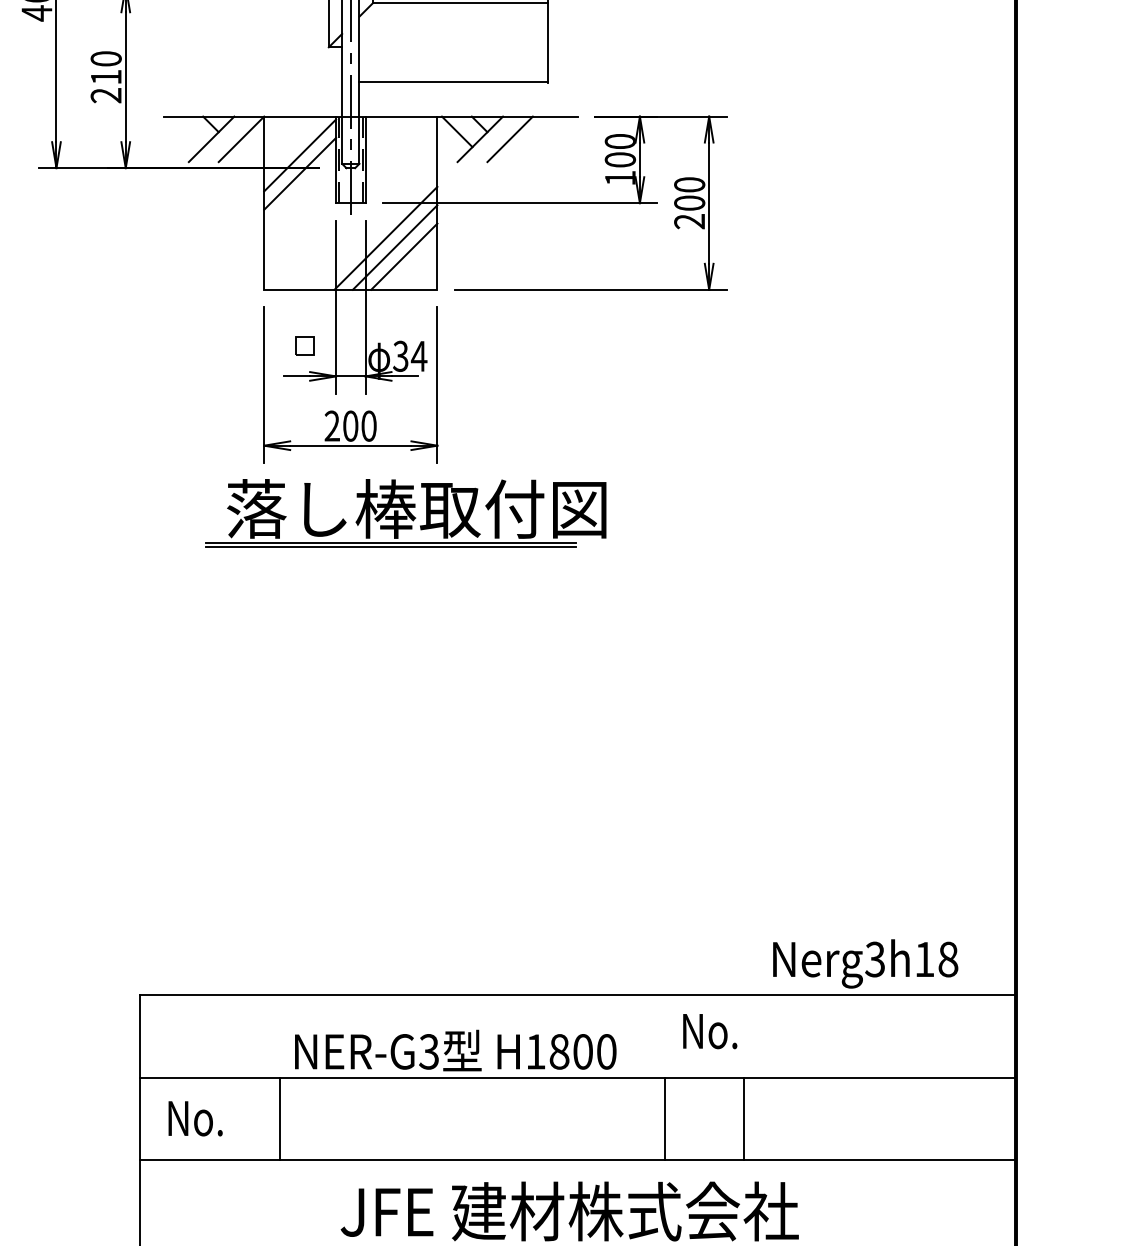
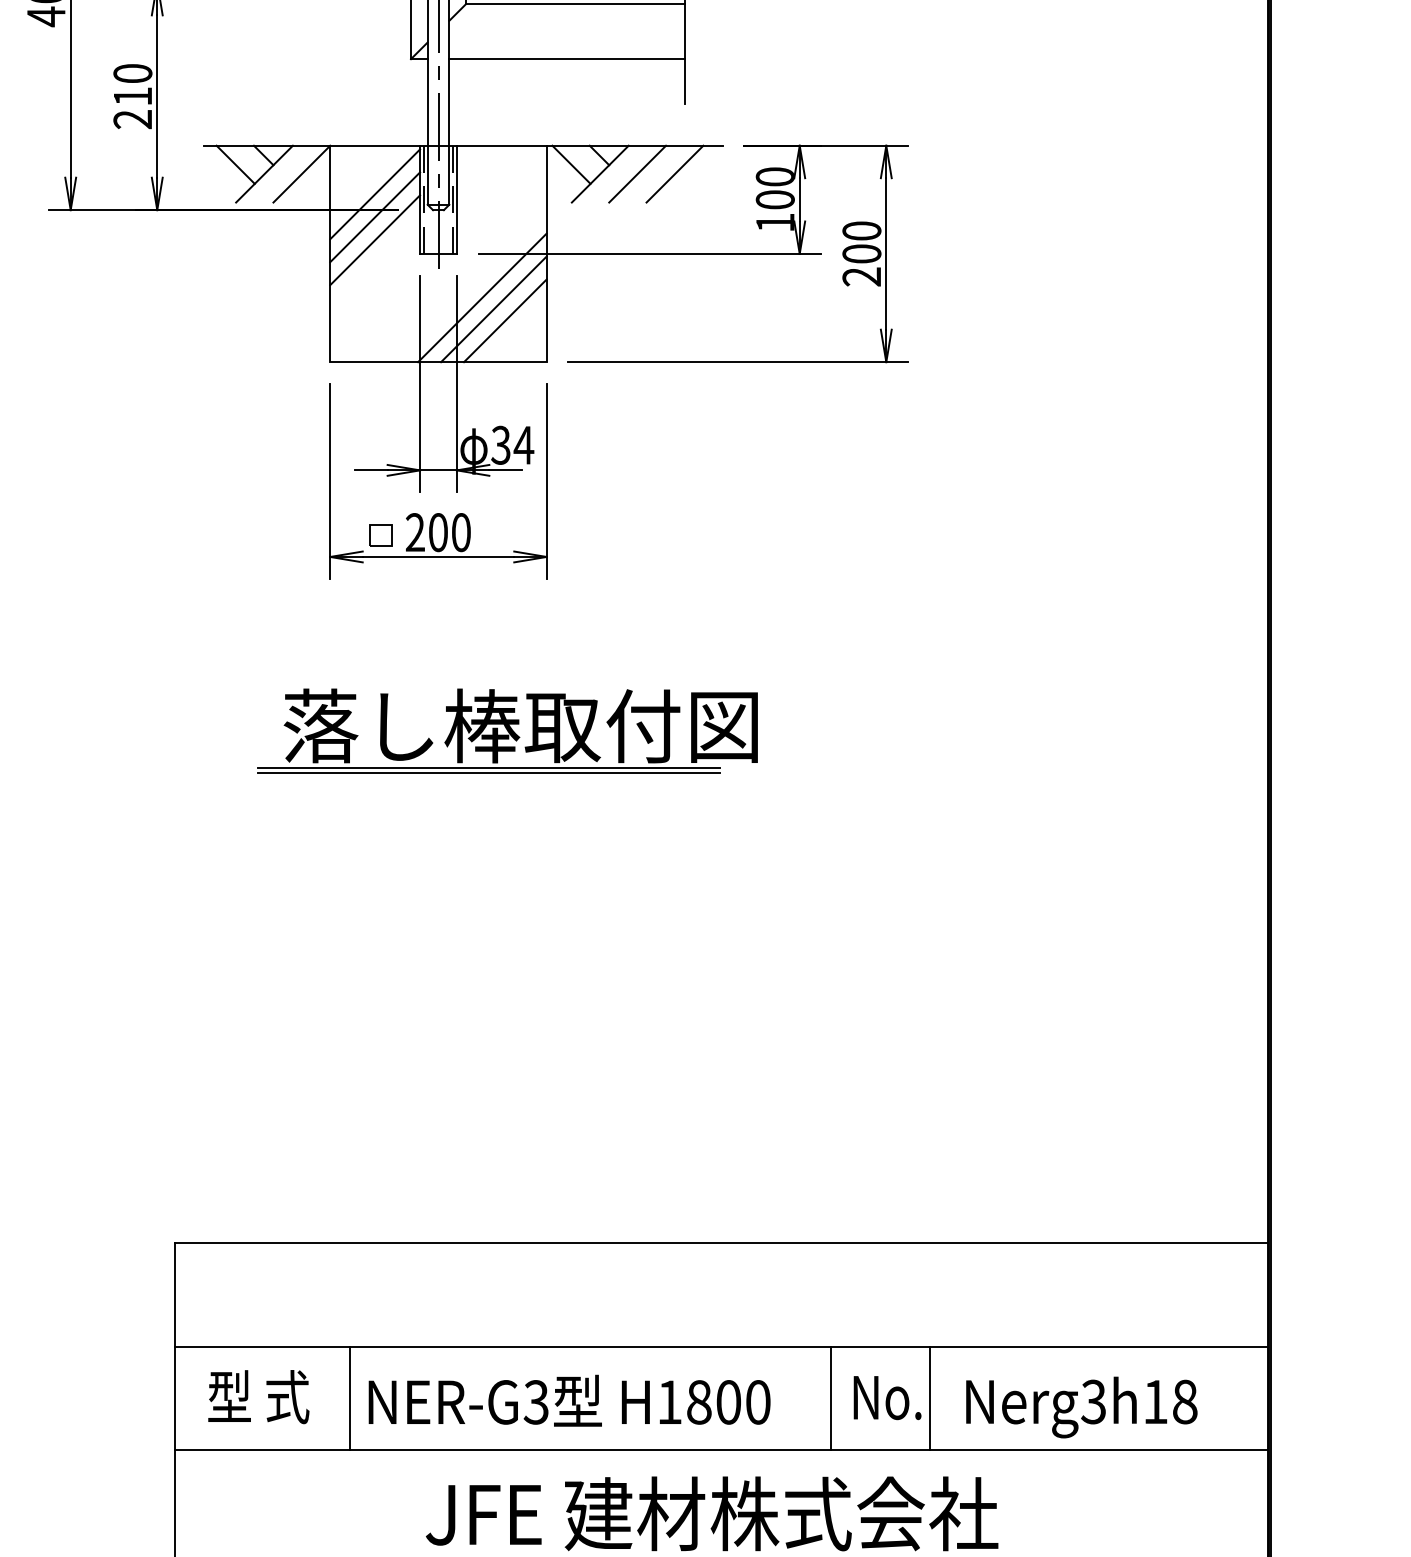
line: (454, 81) -> (567, 59), moved
line: (188, 131) -> (235, 164), added
line: (539, 138) -> (674, 173), added
line: (300, 192) -> (375, 240), added
part: (304, 346) -> (380, 535), moved
part: (406, 512) -> (507, 730), moved
text: (865, 963) -> (1081, 1407), moved
text: (710, 1031) -> (887, 1398), moved
text: (455, 1050) -> (569, 1400), moved
text: (206, 1118) -> (258, 1397), No. -> 型 式

